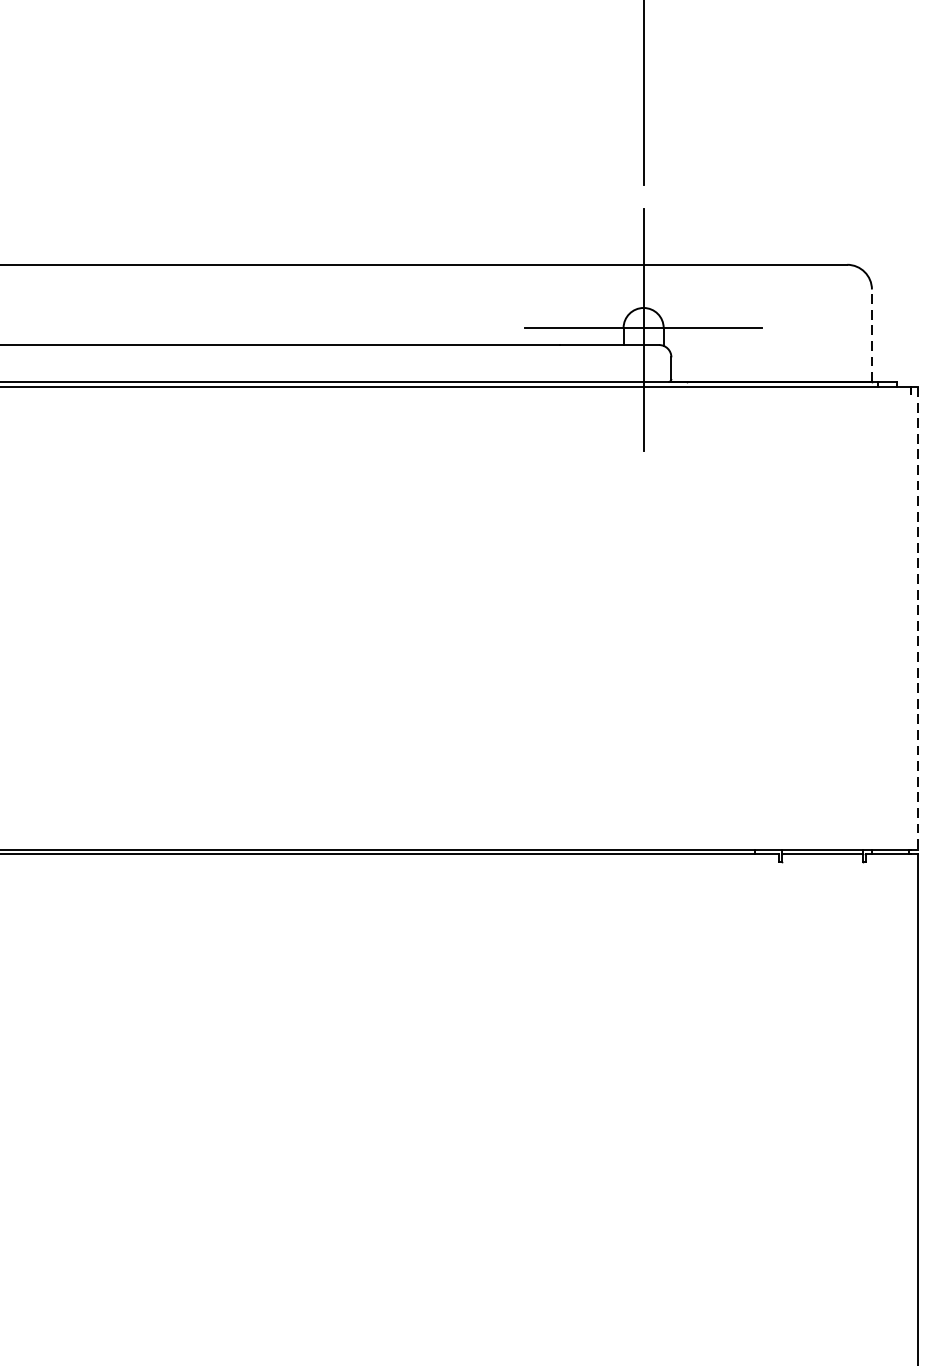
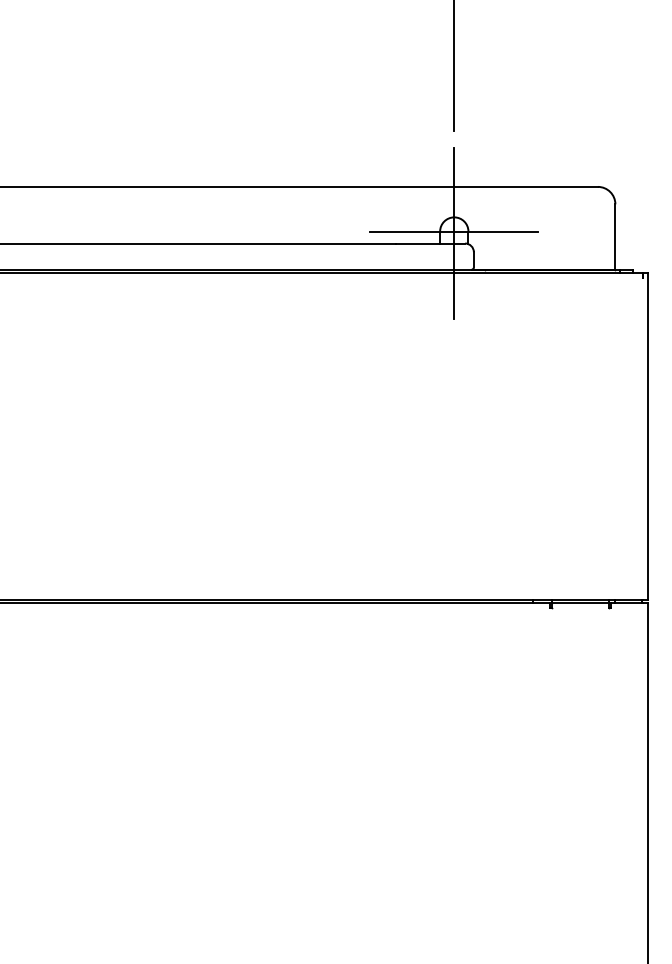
line: (872, 336) -> (615, 237), dashed -> solid
line: (918, 618) -> (648, 436), dashed -> solid

